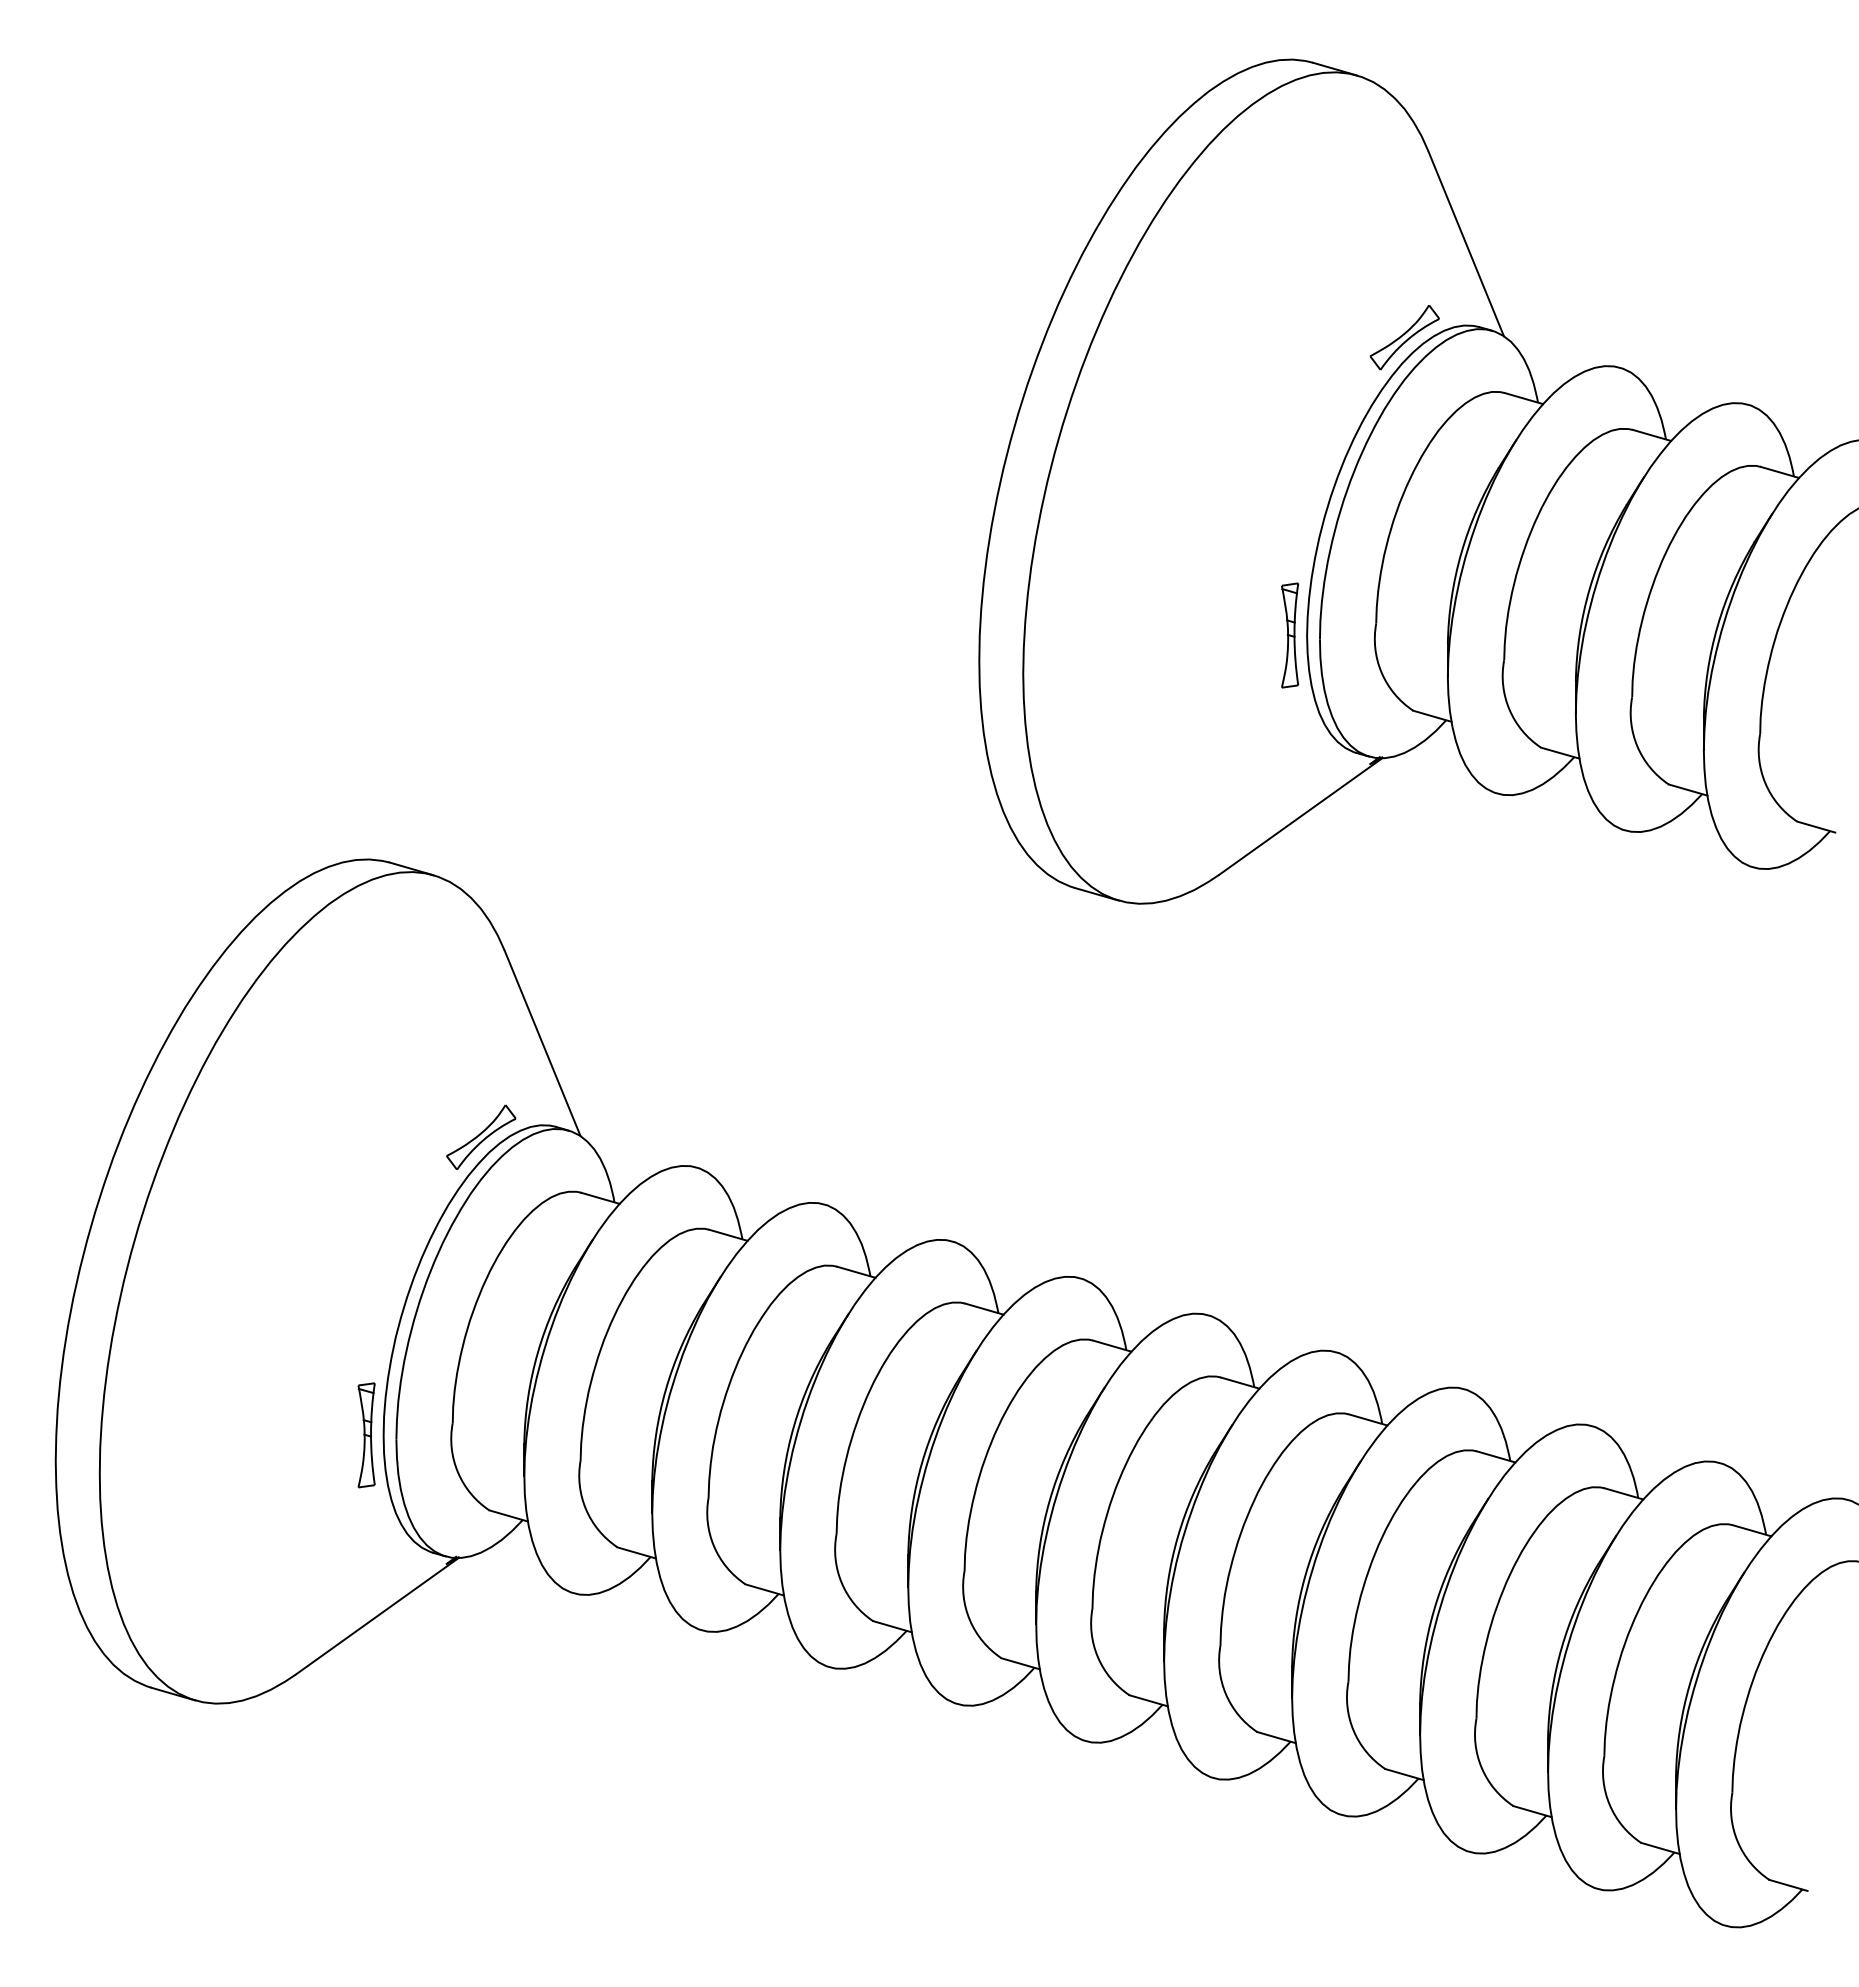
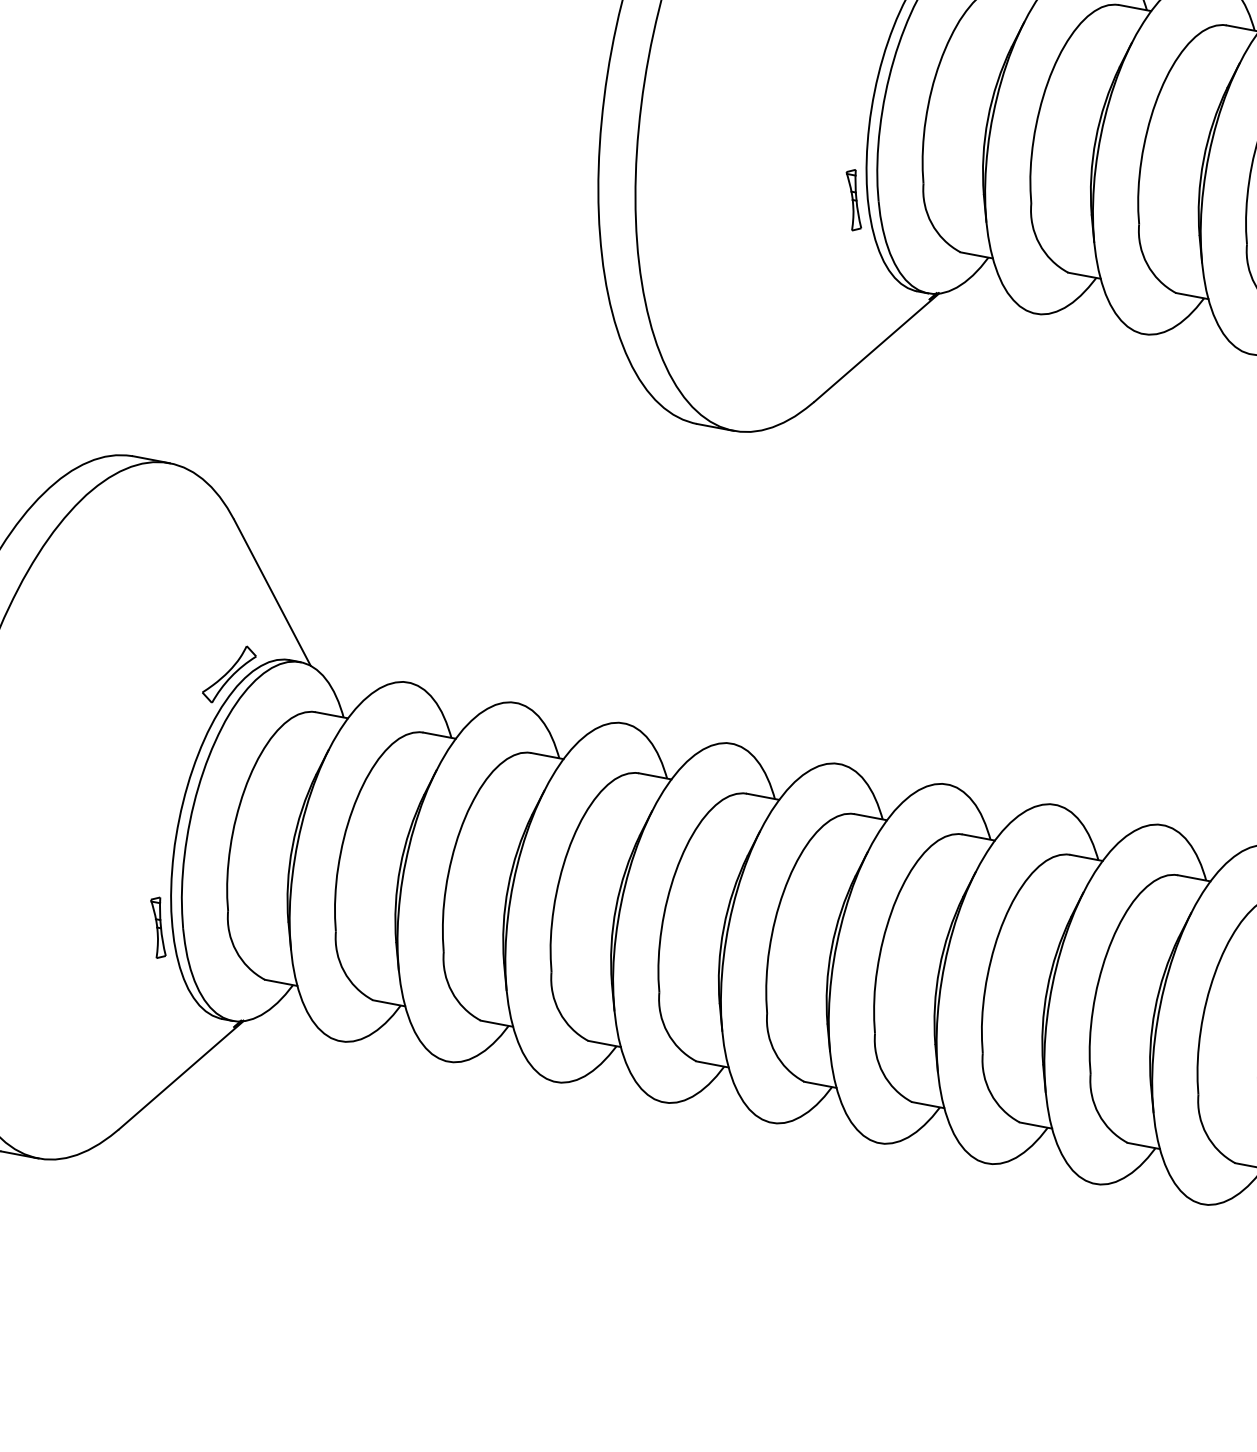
part: (1290, 635) -> (854, 200), size x0.7
part: (366, 1435) -> (158, 927), size x0.7

